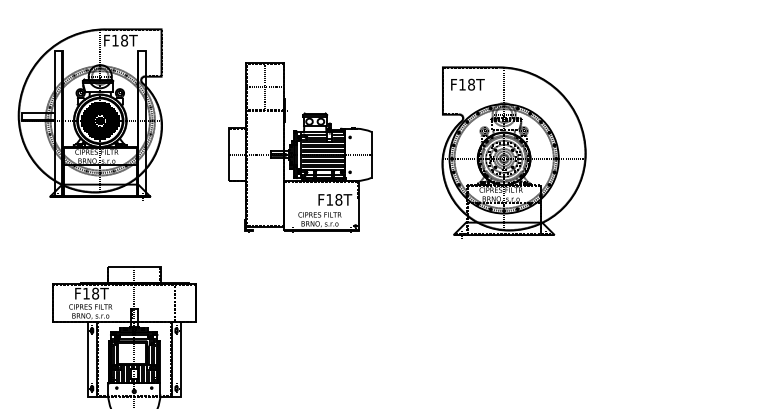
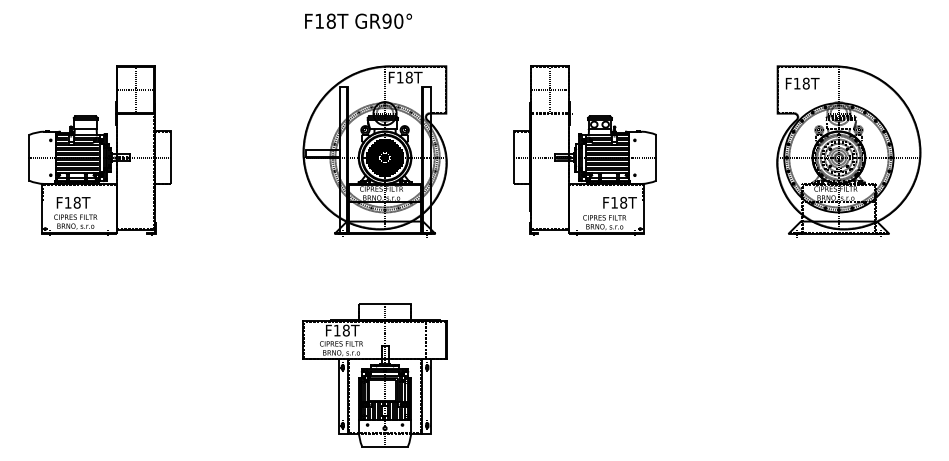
part: (89, 114) -> (374, 151), moved
part: (299, 147) -> (584, 150), moved
part: (513, 152) -> (848, 151), moved

